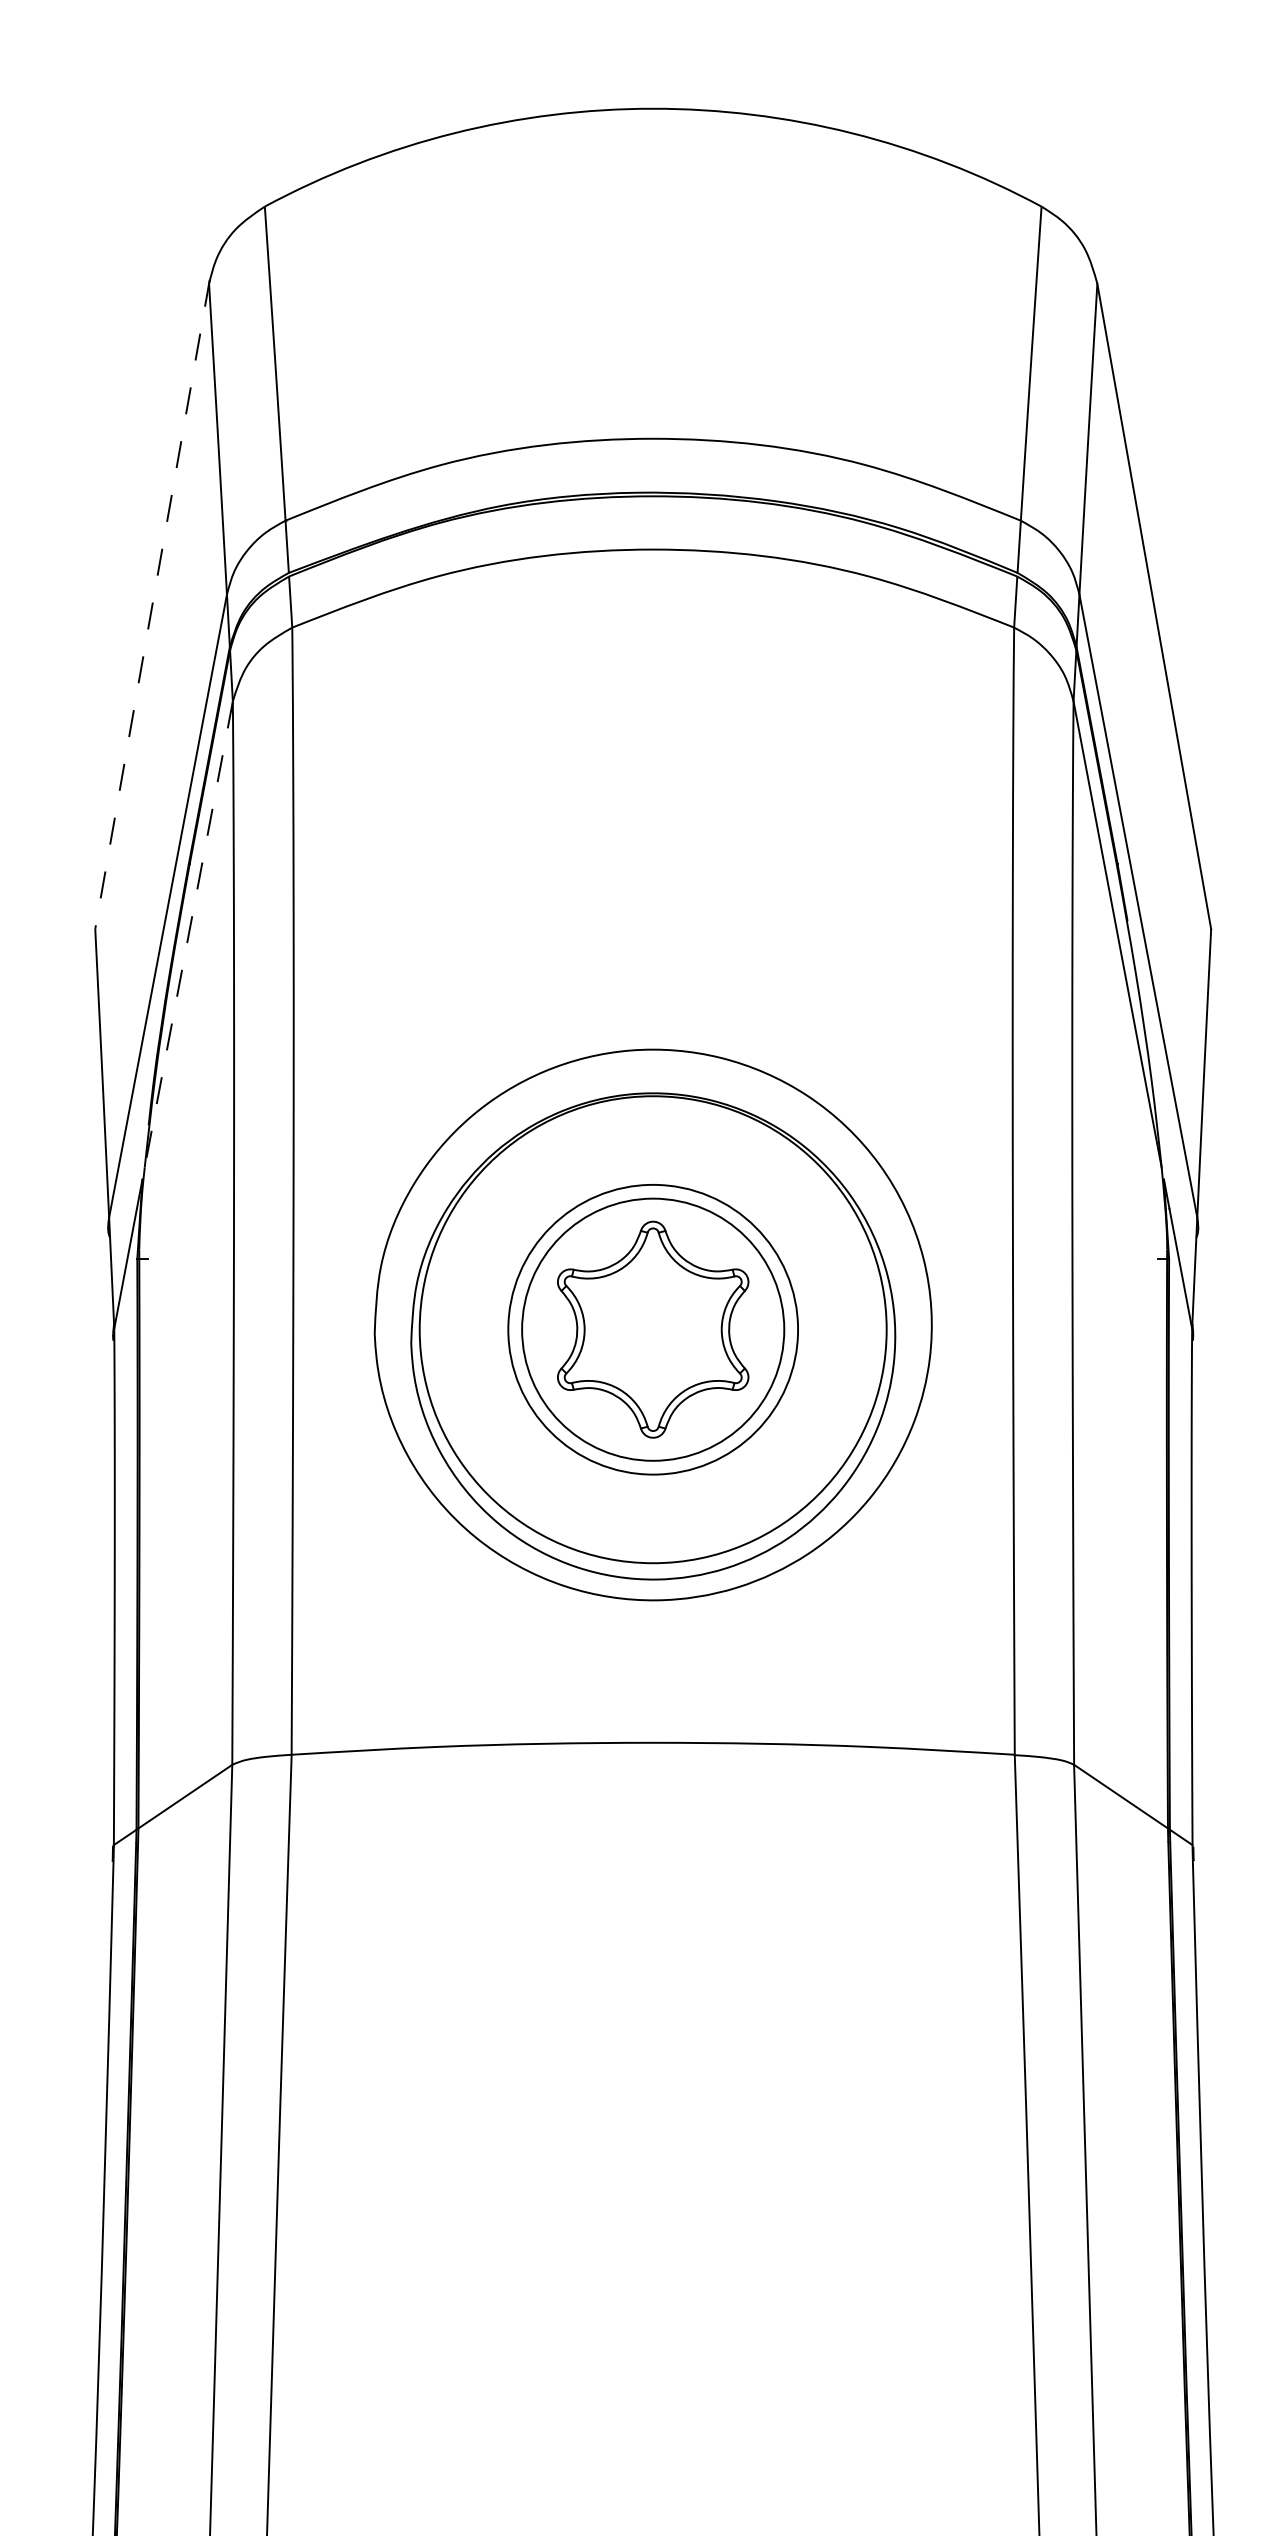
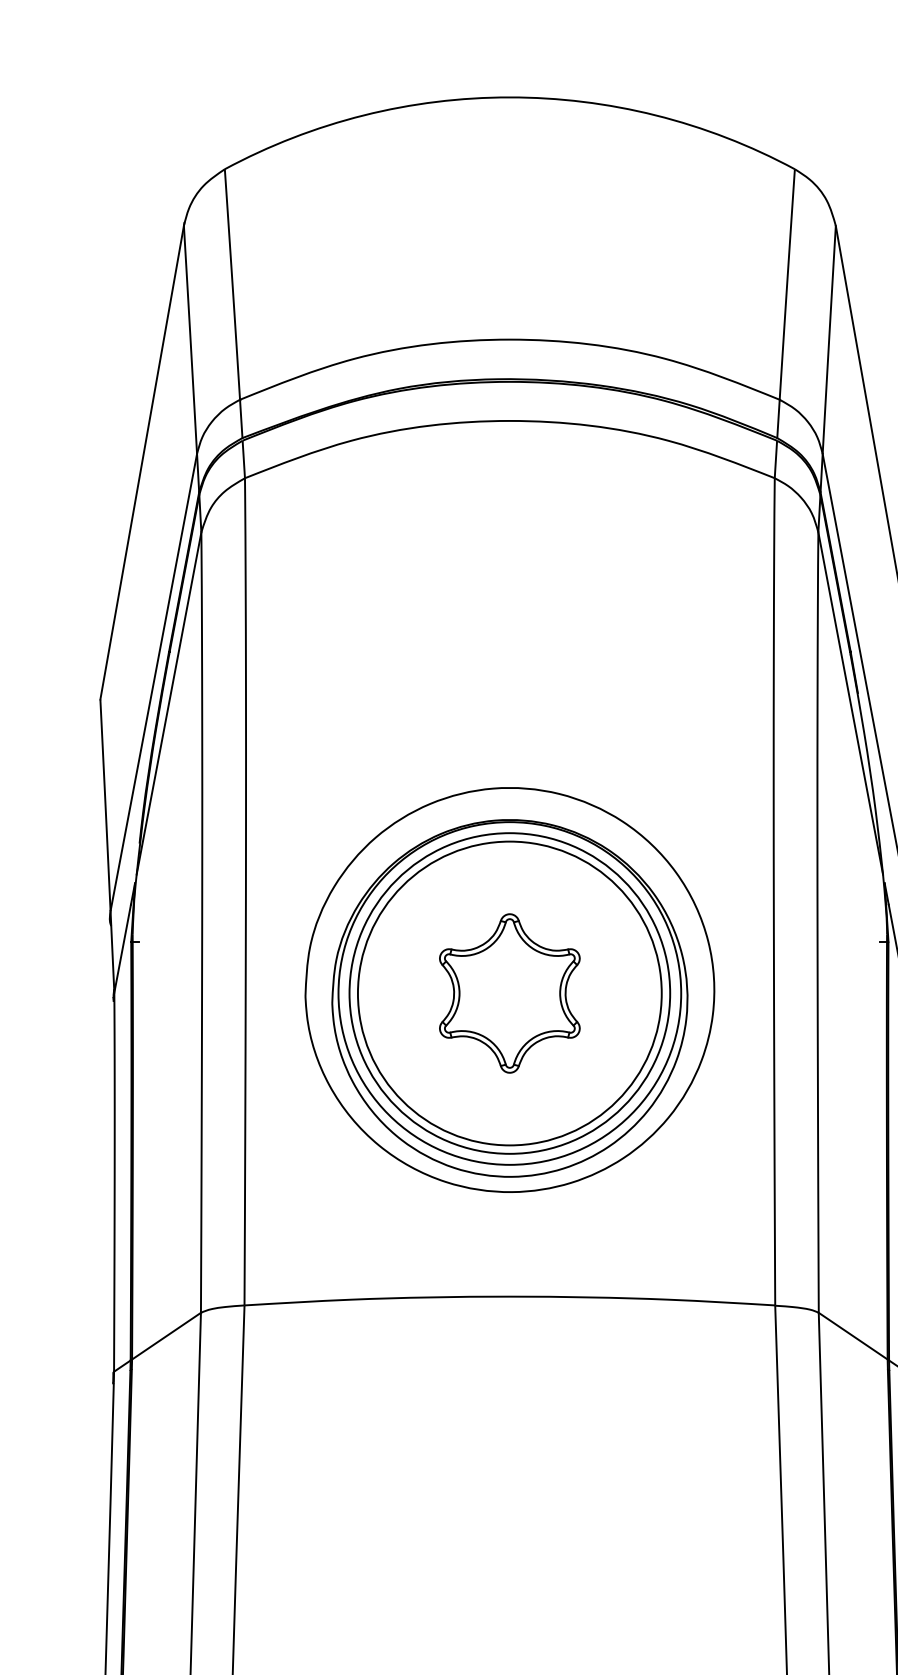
line: (152, 604) -> (142, 461), dashed -> solid
line: (188, 935) -> (168, 704), dashed -> solid
circle: (652, 1329) -> (509, 993), size x1.67
circle: (653, 1329) -> (510, 993), size x1.43

